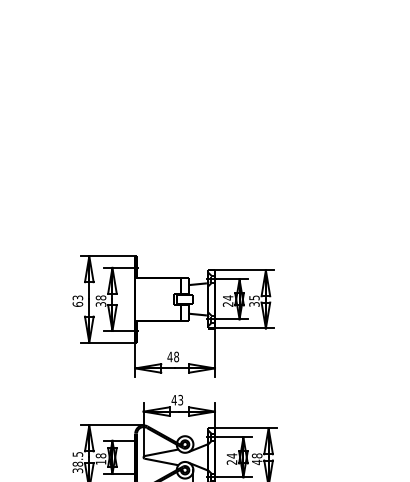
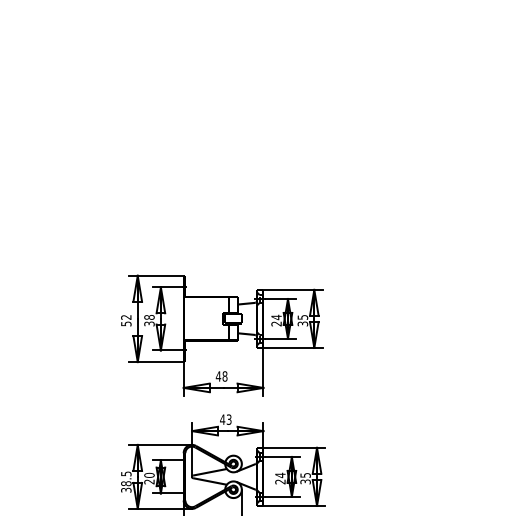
text: (78, 301) -> (126, 320), 63 -> 52
text: (101, 459) -> (149, 478), 18 -> 20
text: (257, 459) -> (305, 478), 48 -> 35

